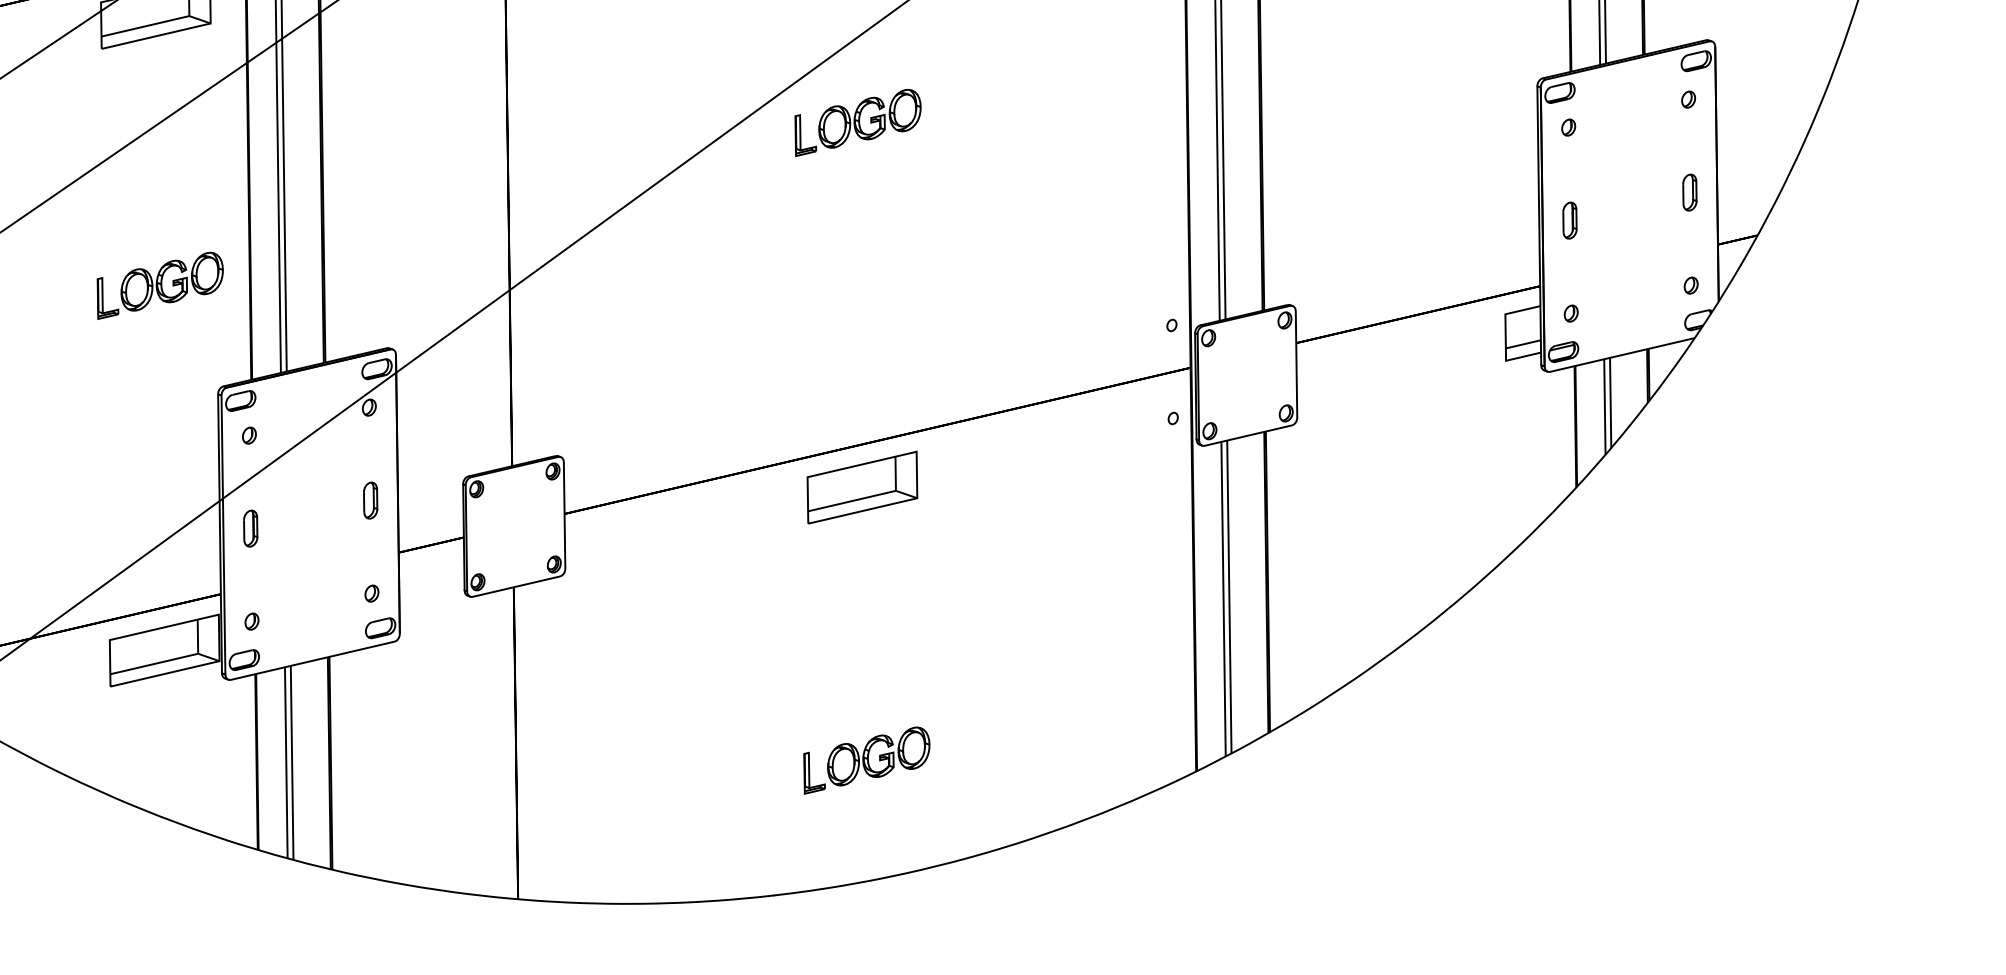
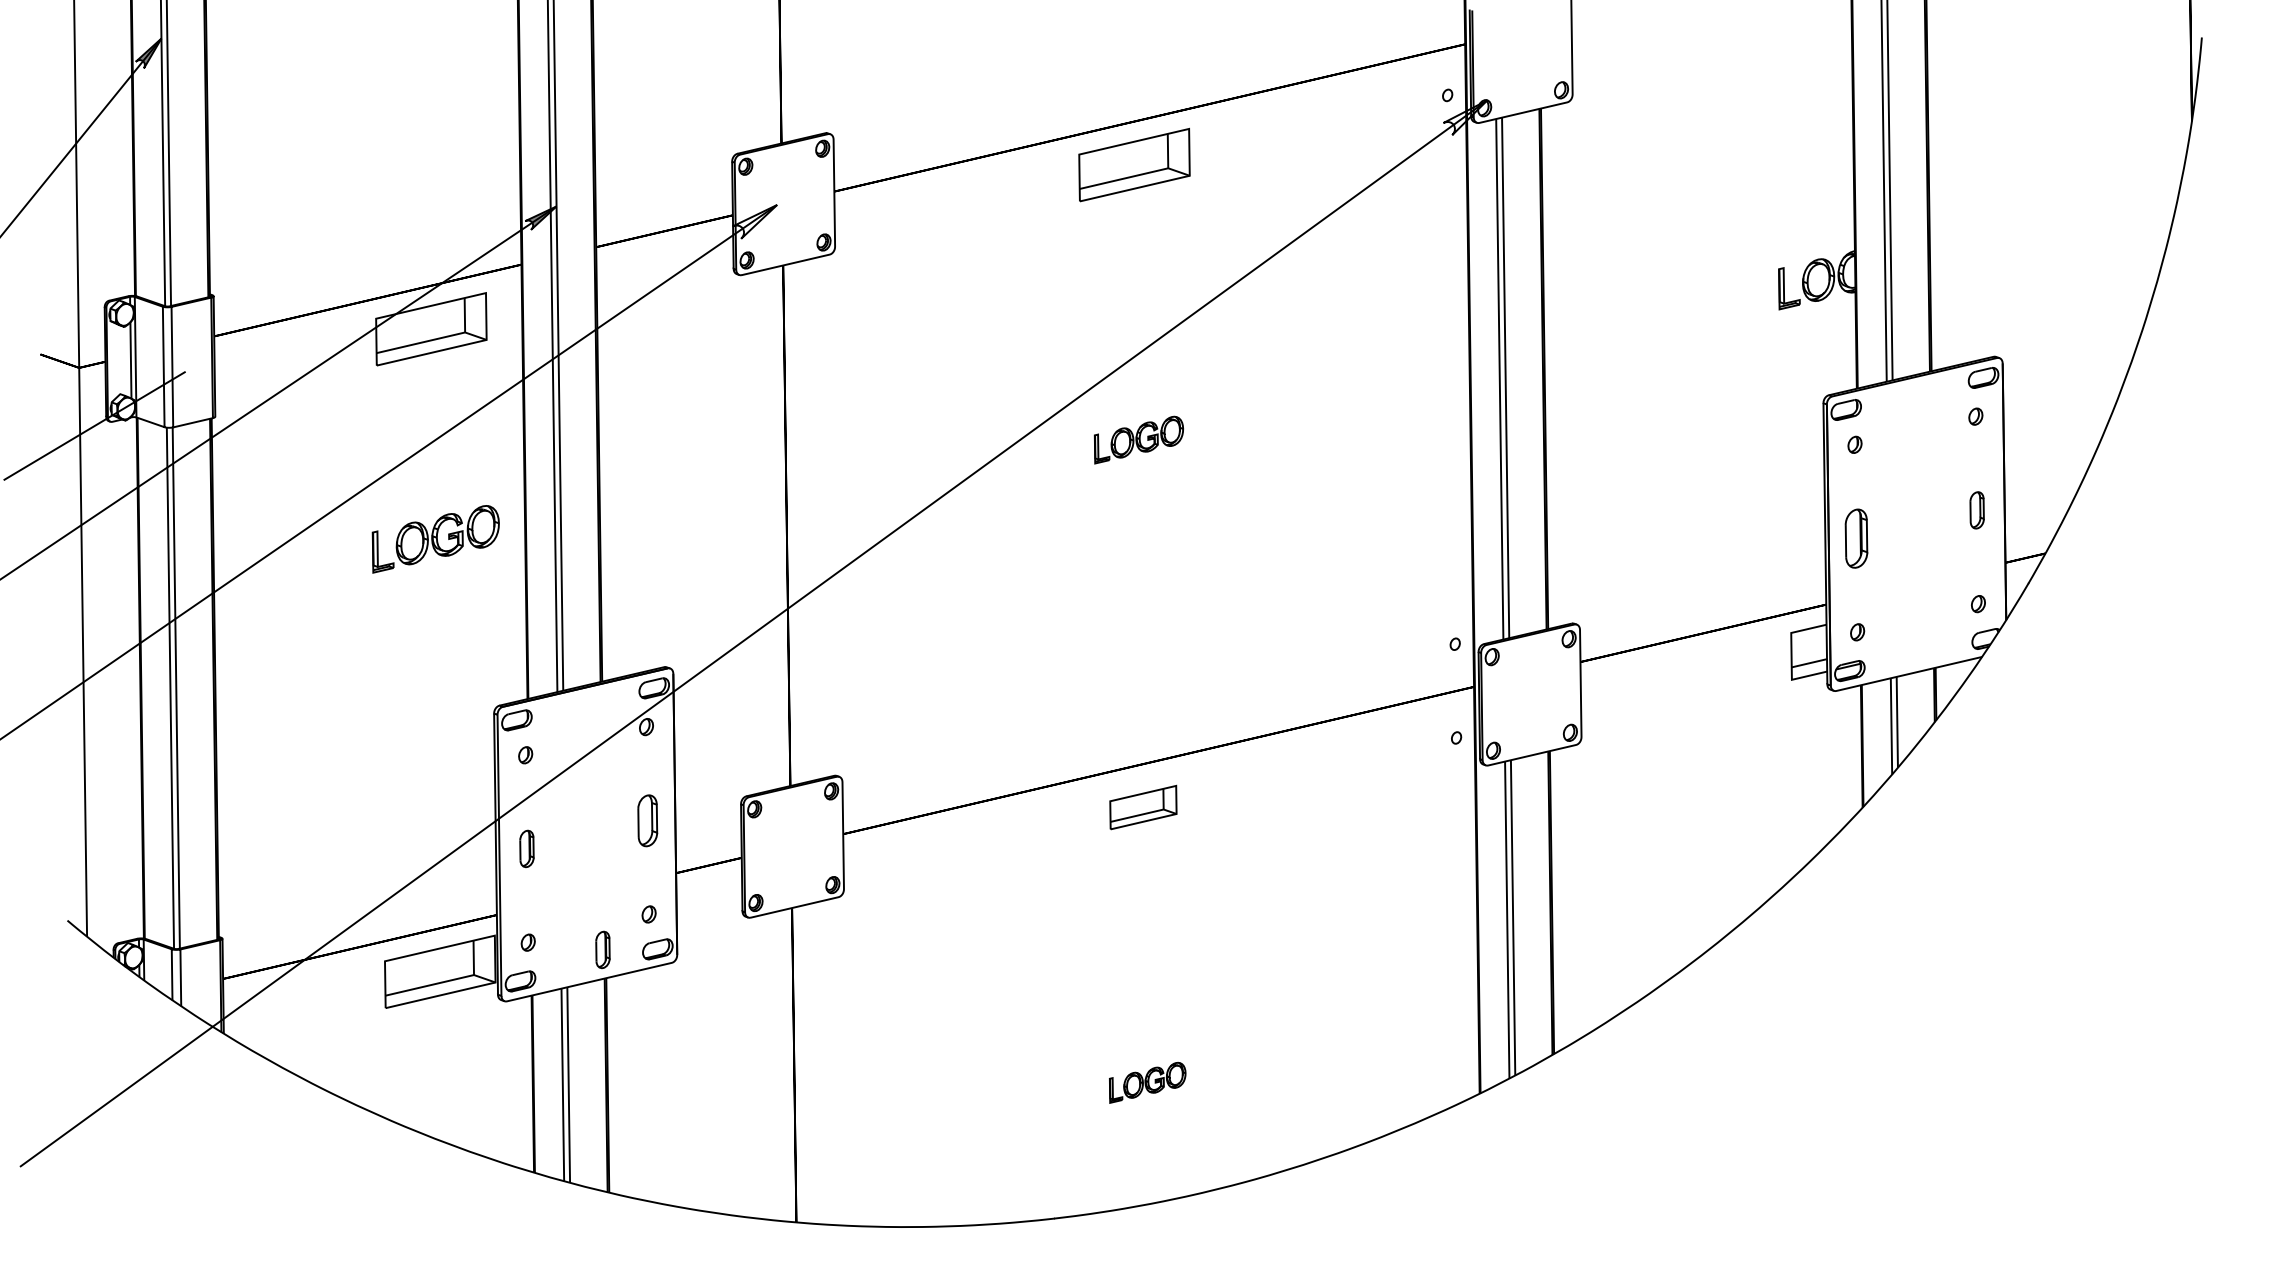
part: (857, 122) -> (1138, 439), size x0.7
part: (1569, 220) -> (1855, 538), size x1.6
part: (159, 286) -> (435, 539), moved
part: (862, 487) -> (1143, 807), size x0.6
part: (370, 500) -> (647, 820), size x1.4
part: (325, 628) -> (602, 949), added
part: (866, 760) -> (1147, 1082), size x0.6

